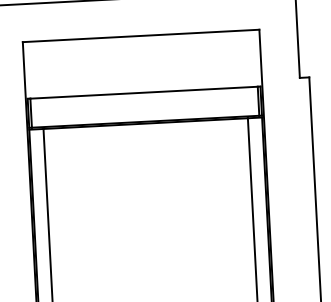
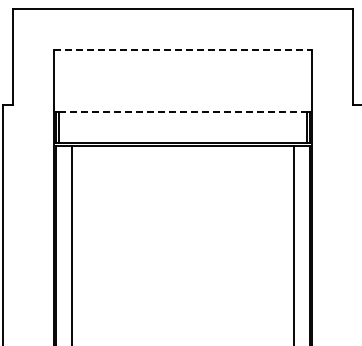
line: (141, 36) -> (183, 50), solid -> dashed
line: (144, 92) -> (183, 111), solid -> dashed

